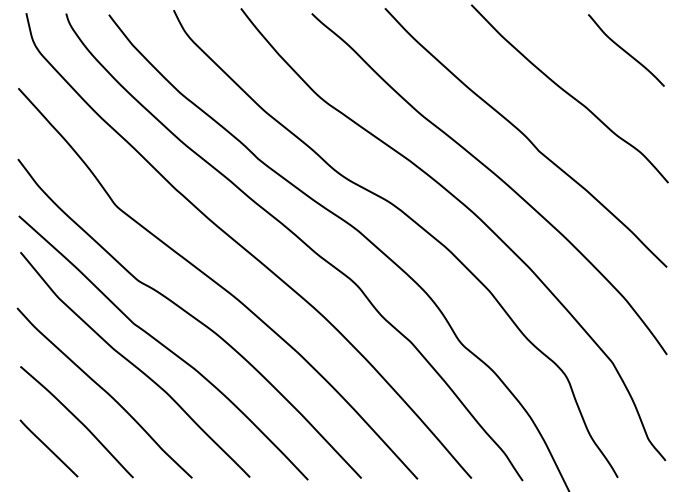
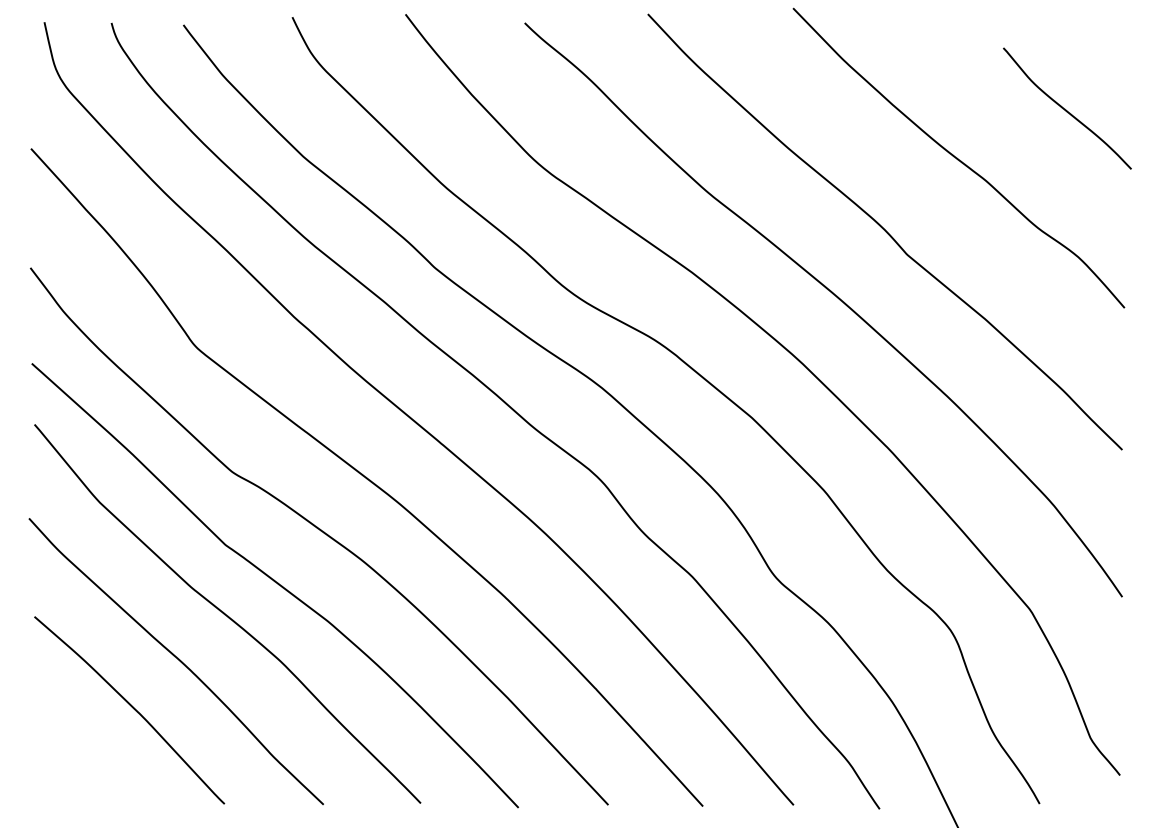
curve: (625, 50) -> (1065, 108), moved
line: (48, 448) -> (81, 754), removed

